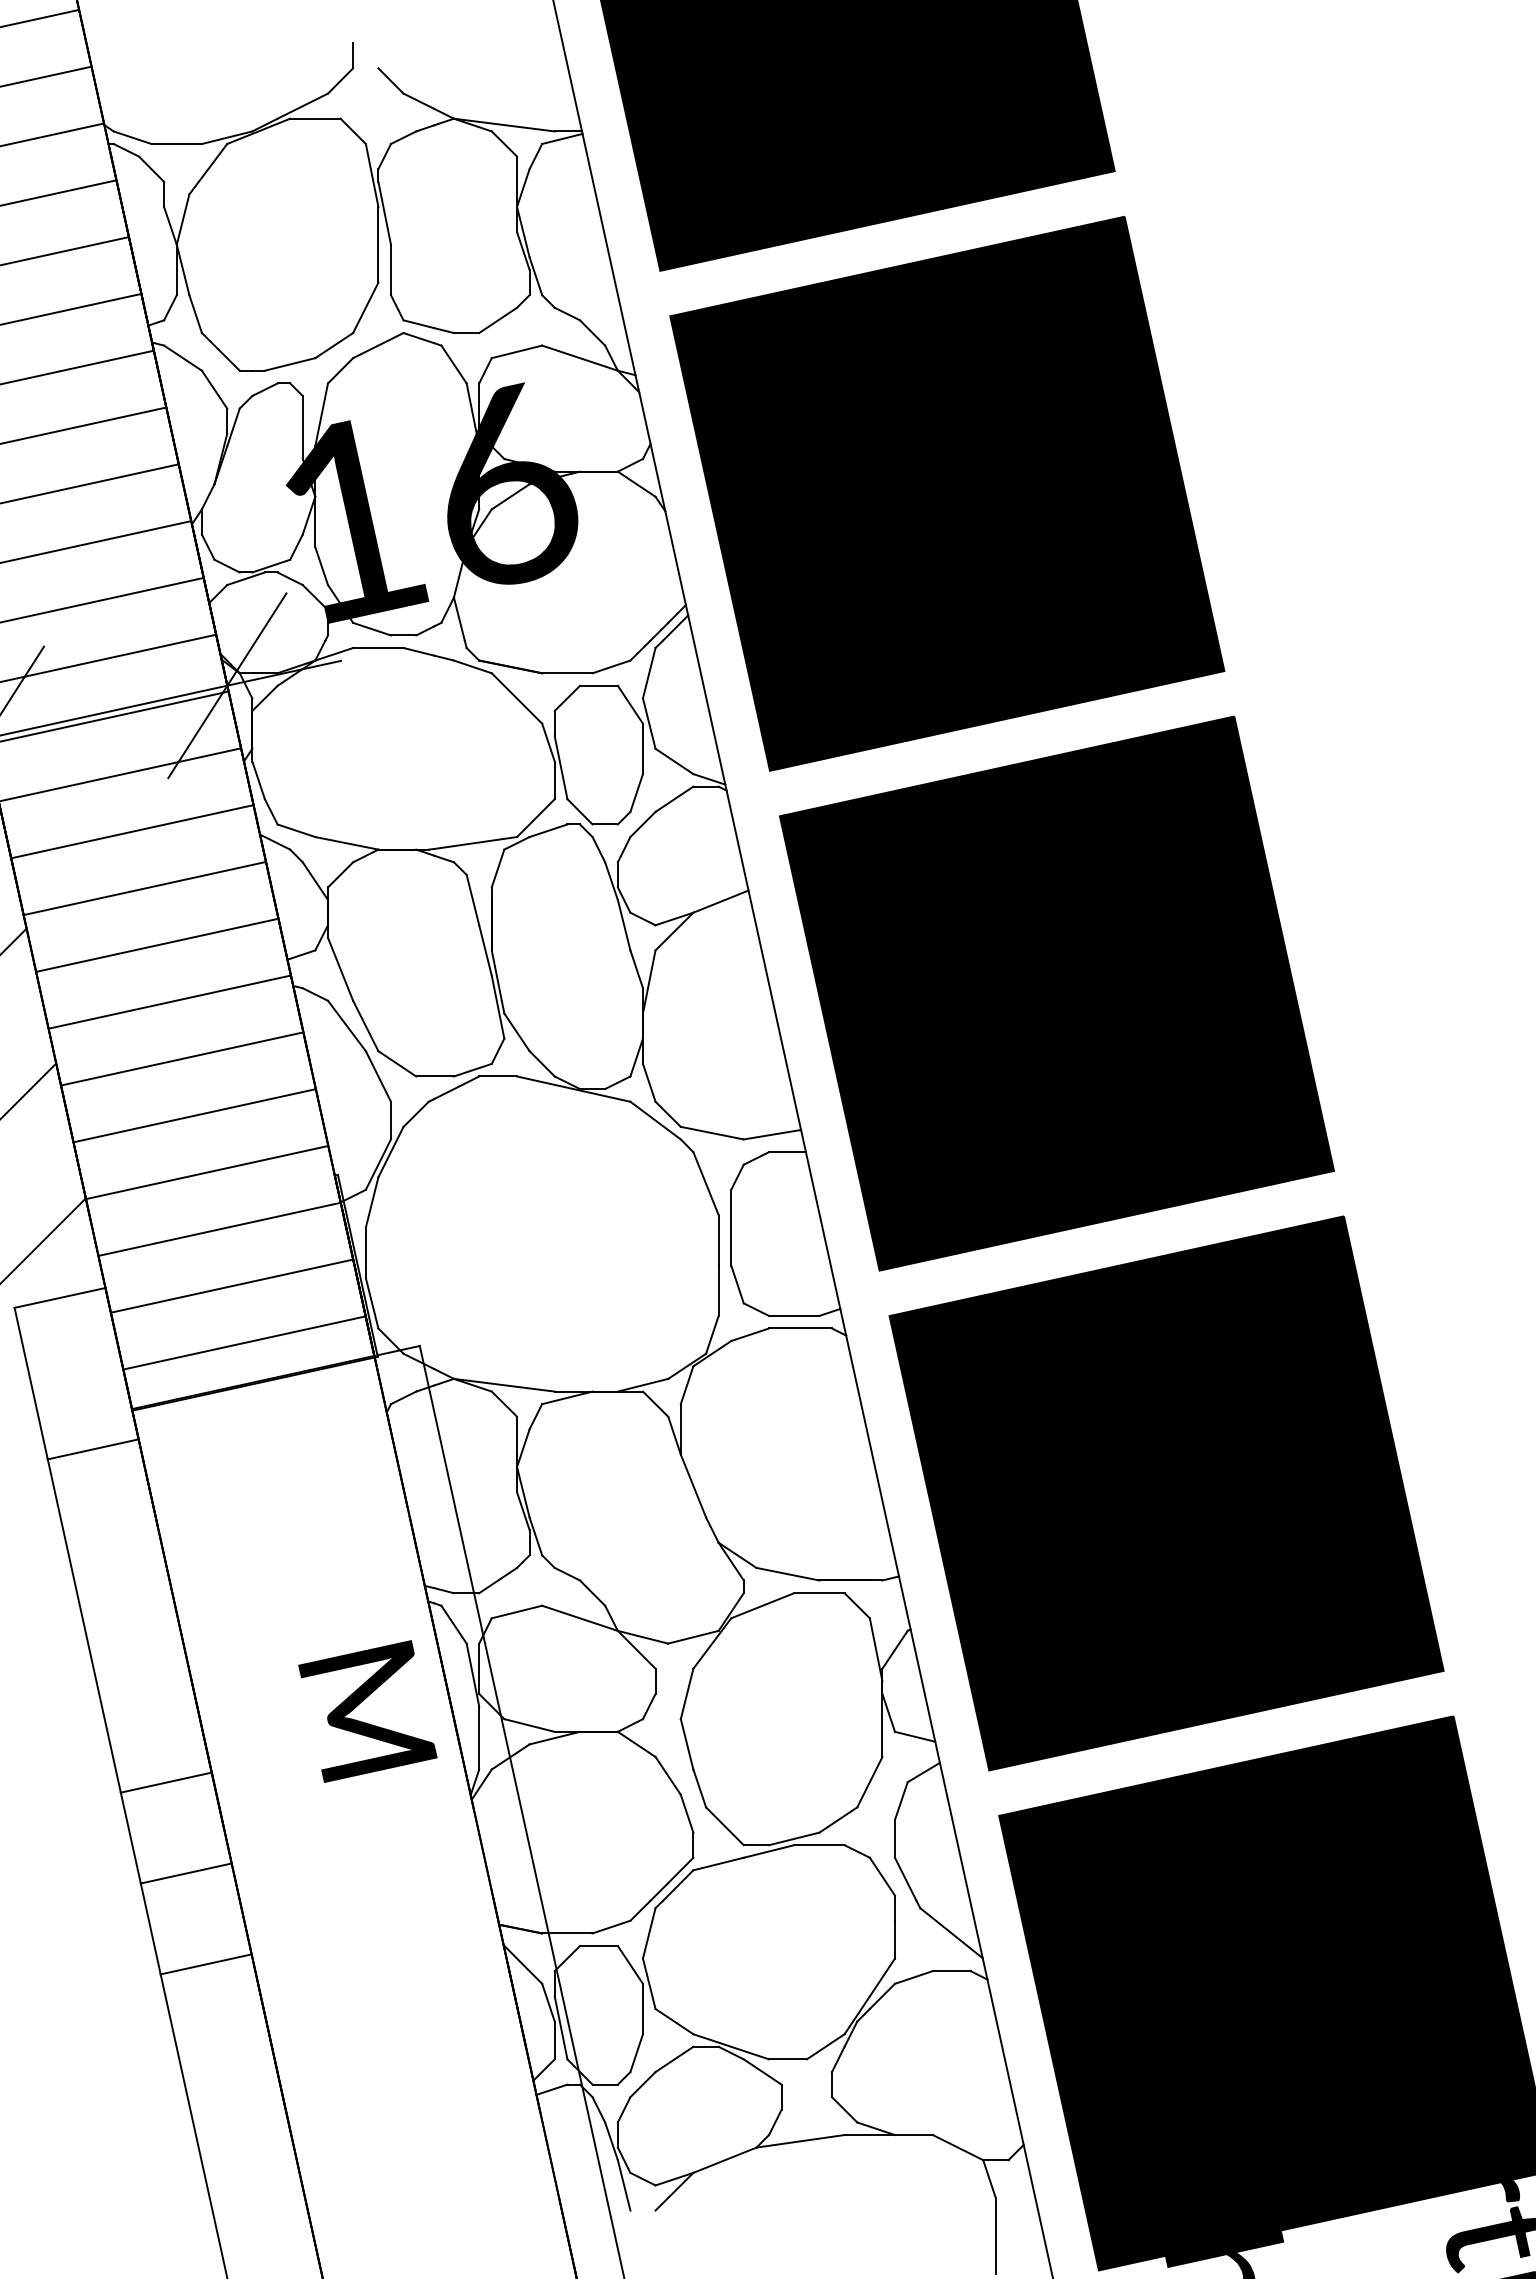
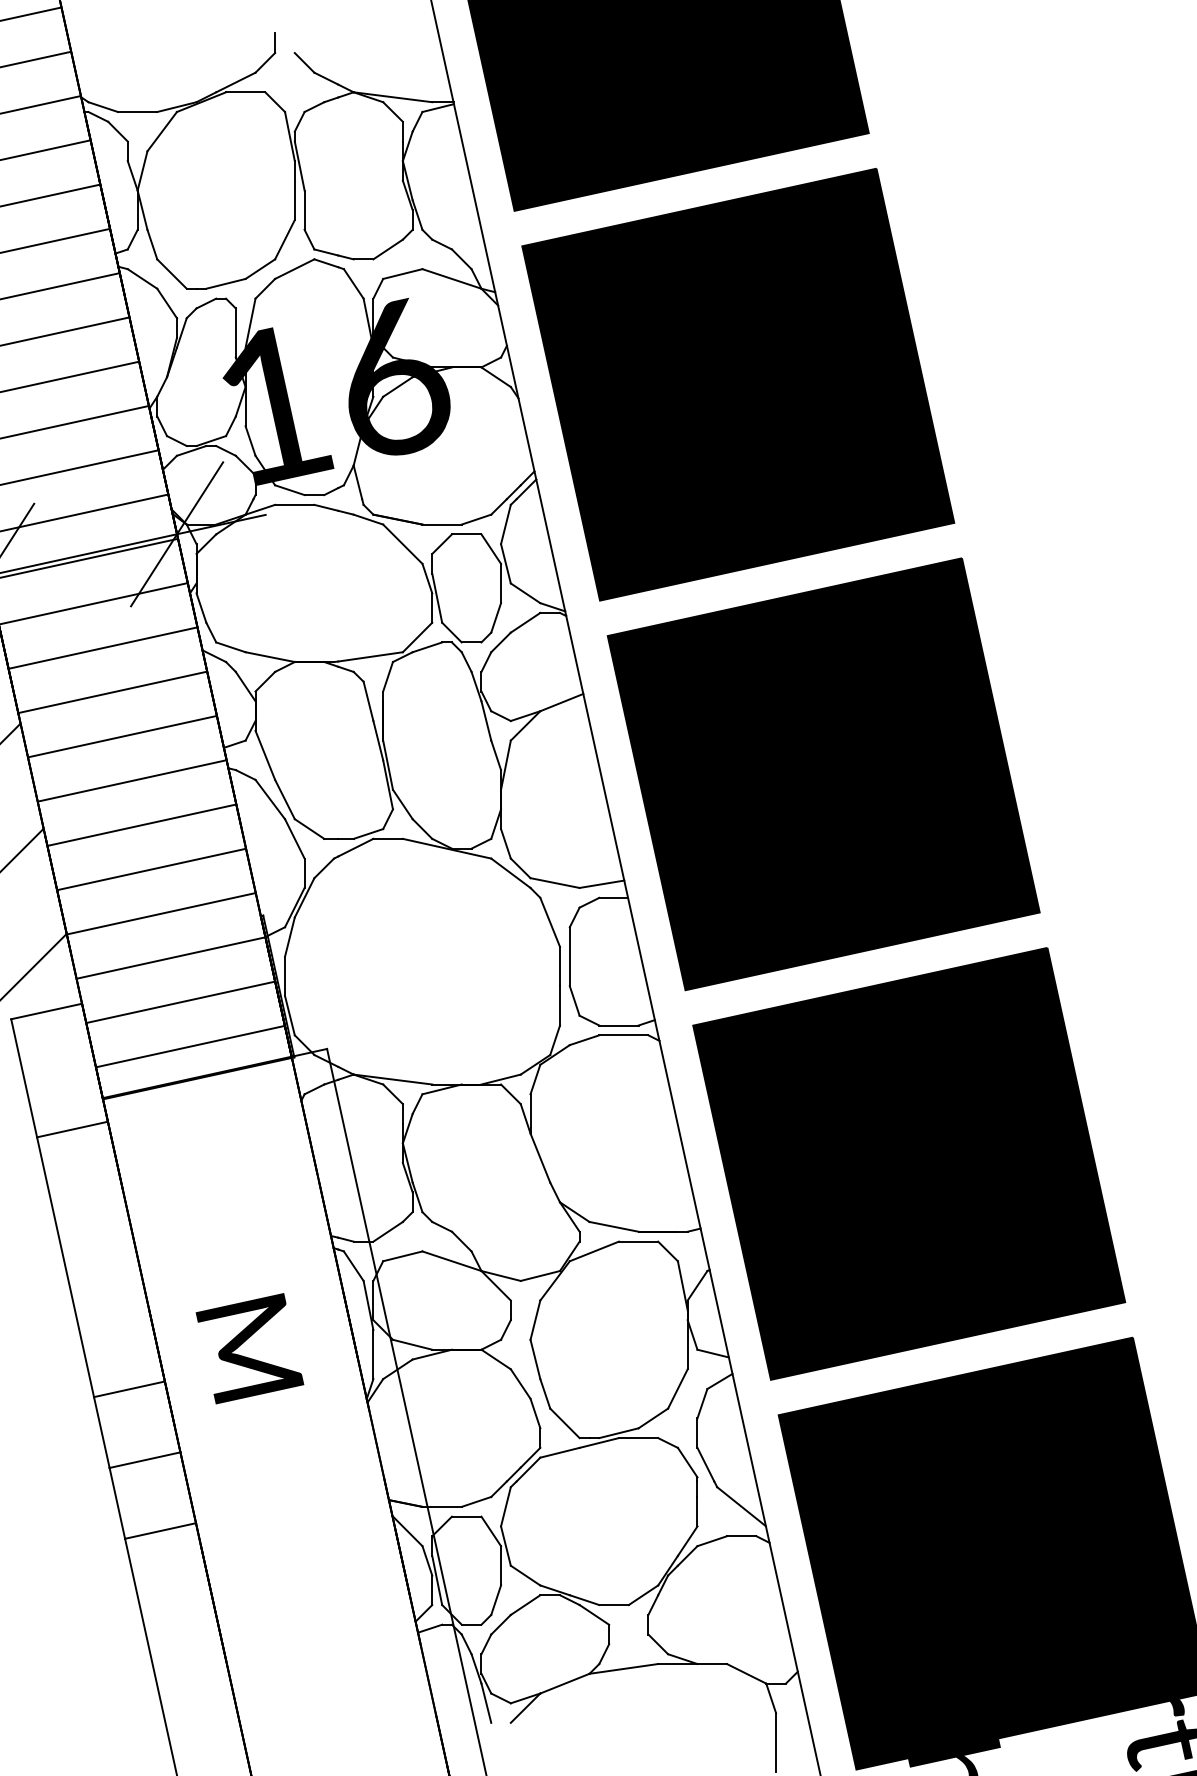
text: (367, 1711) -> (249, 1348), moved

